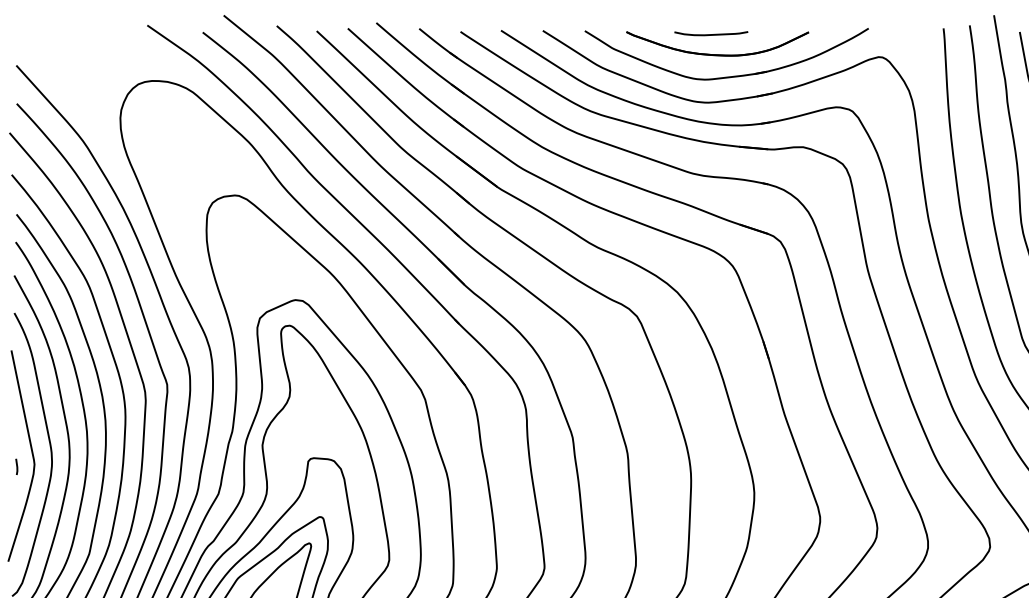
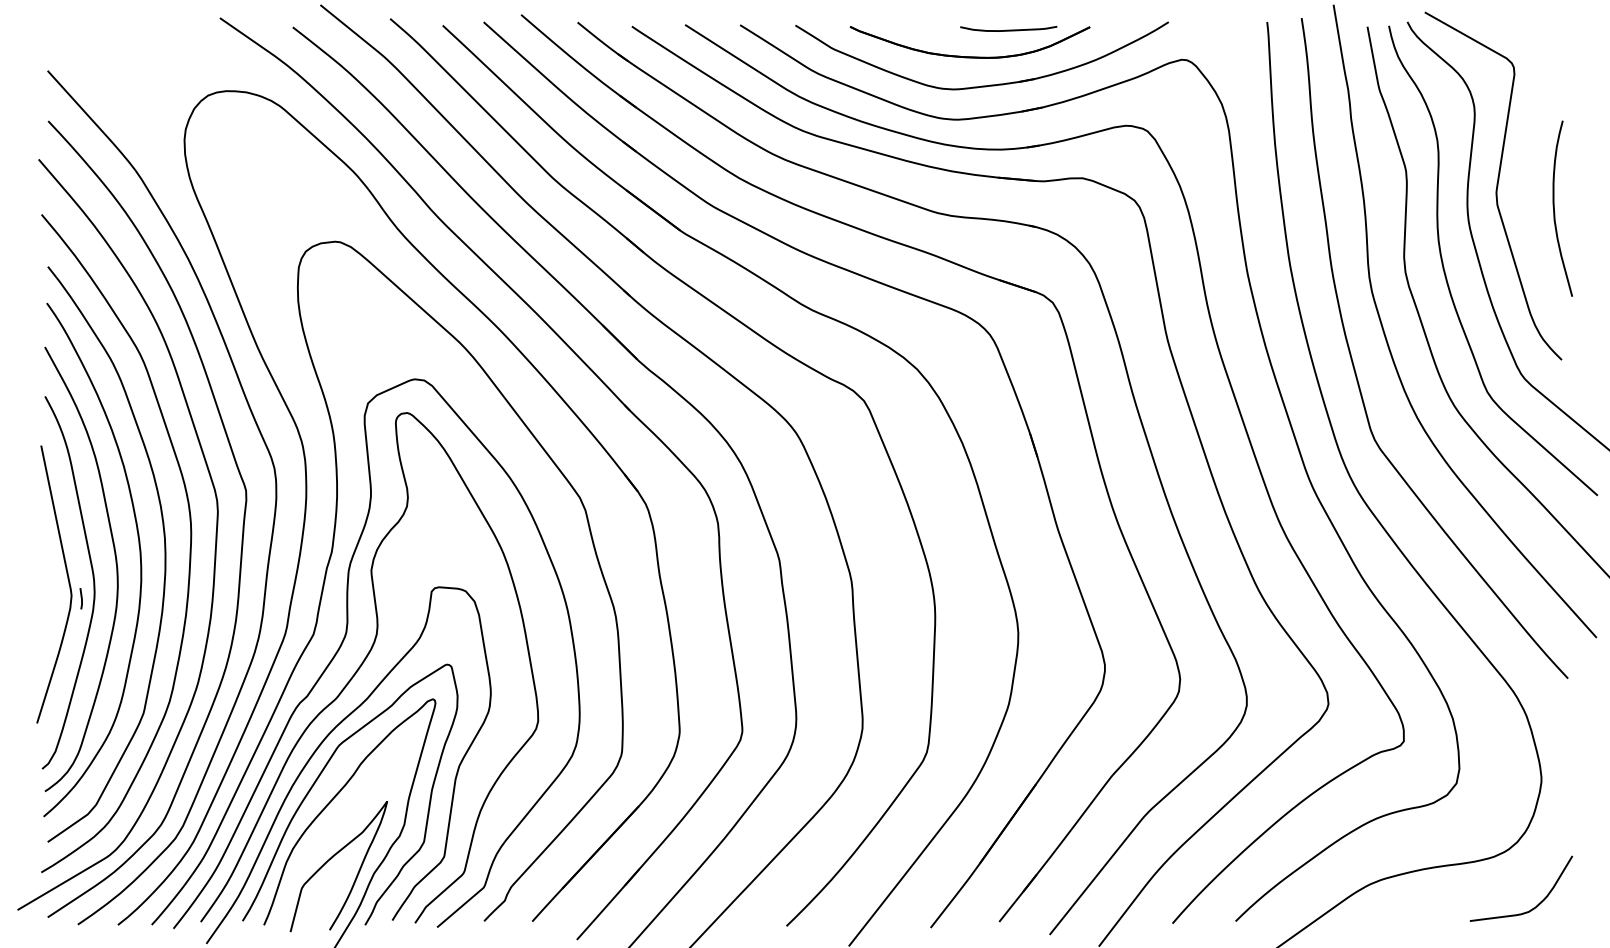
curve: (711, 34) -> (1008, 29), moved
line: (16, 465) -> (80, 597), moved

